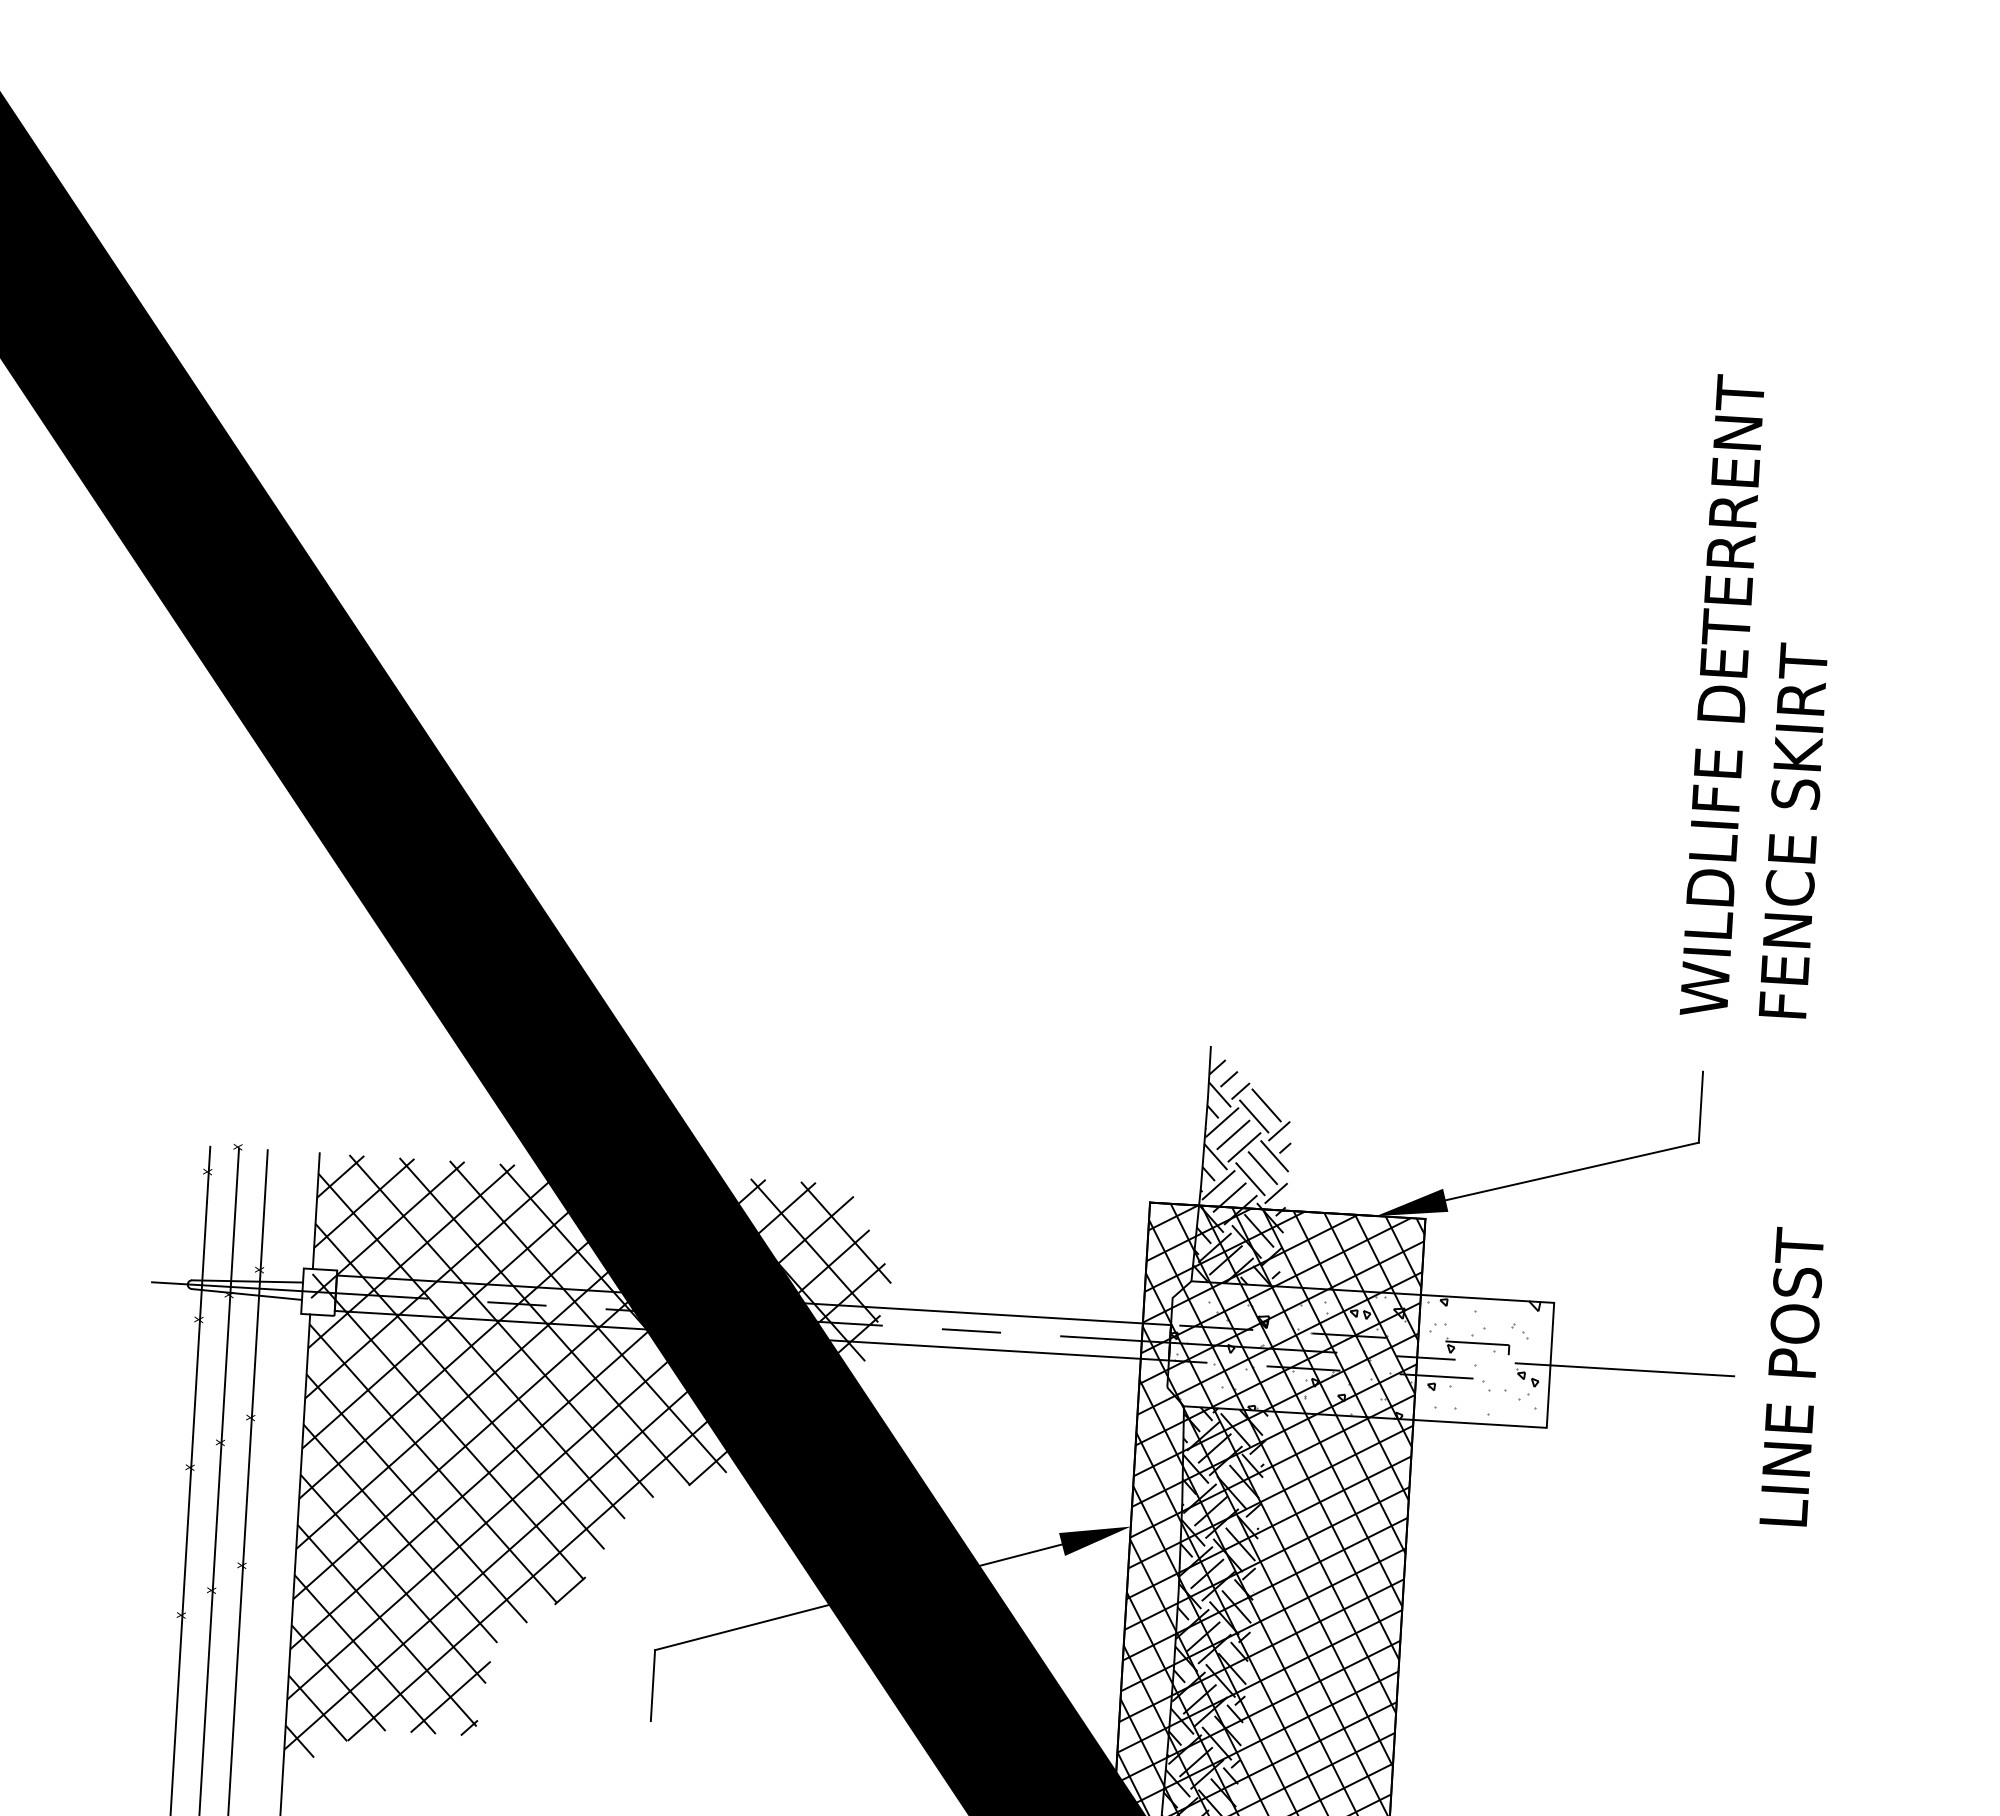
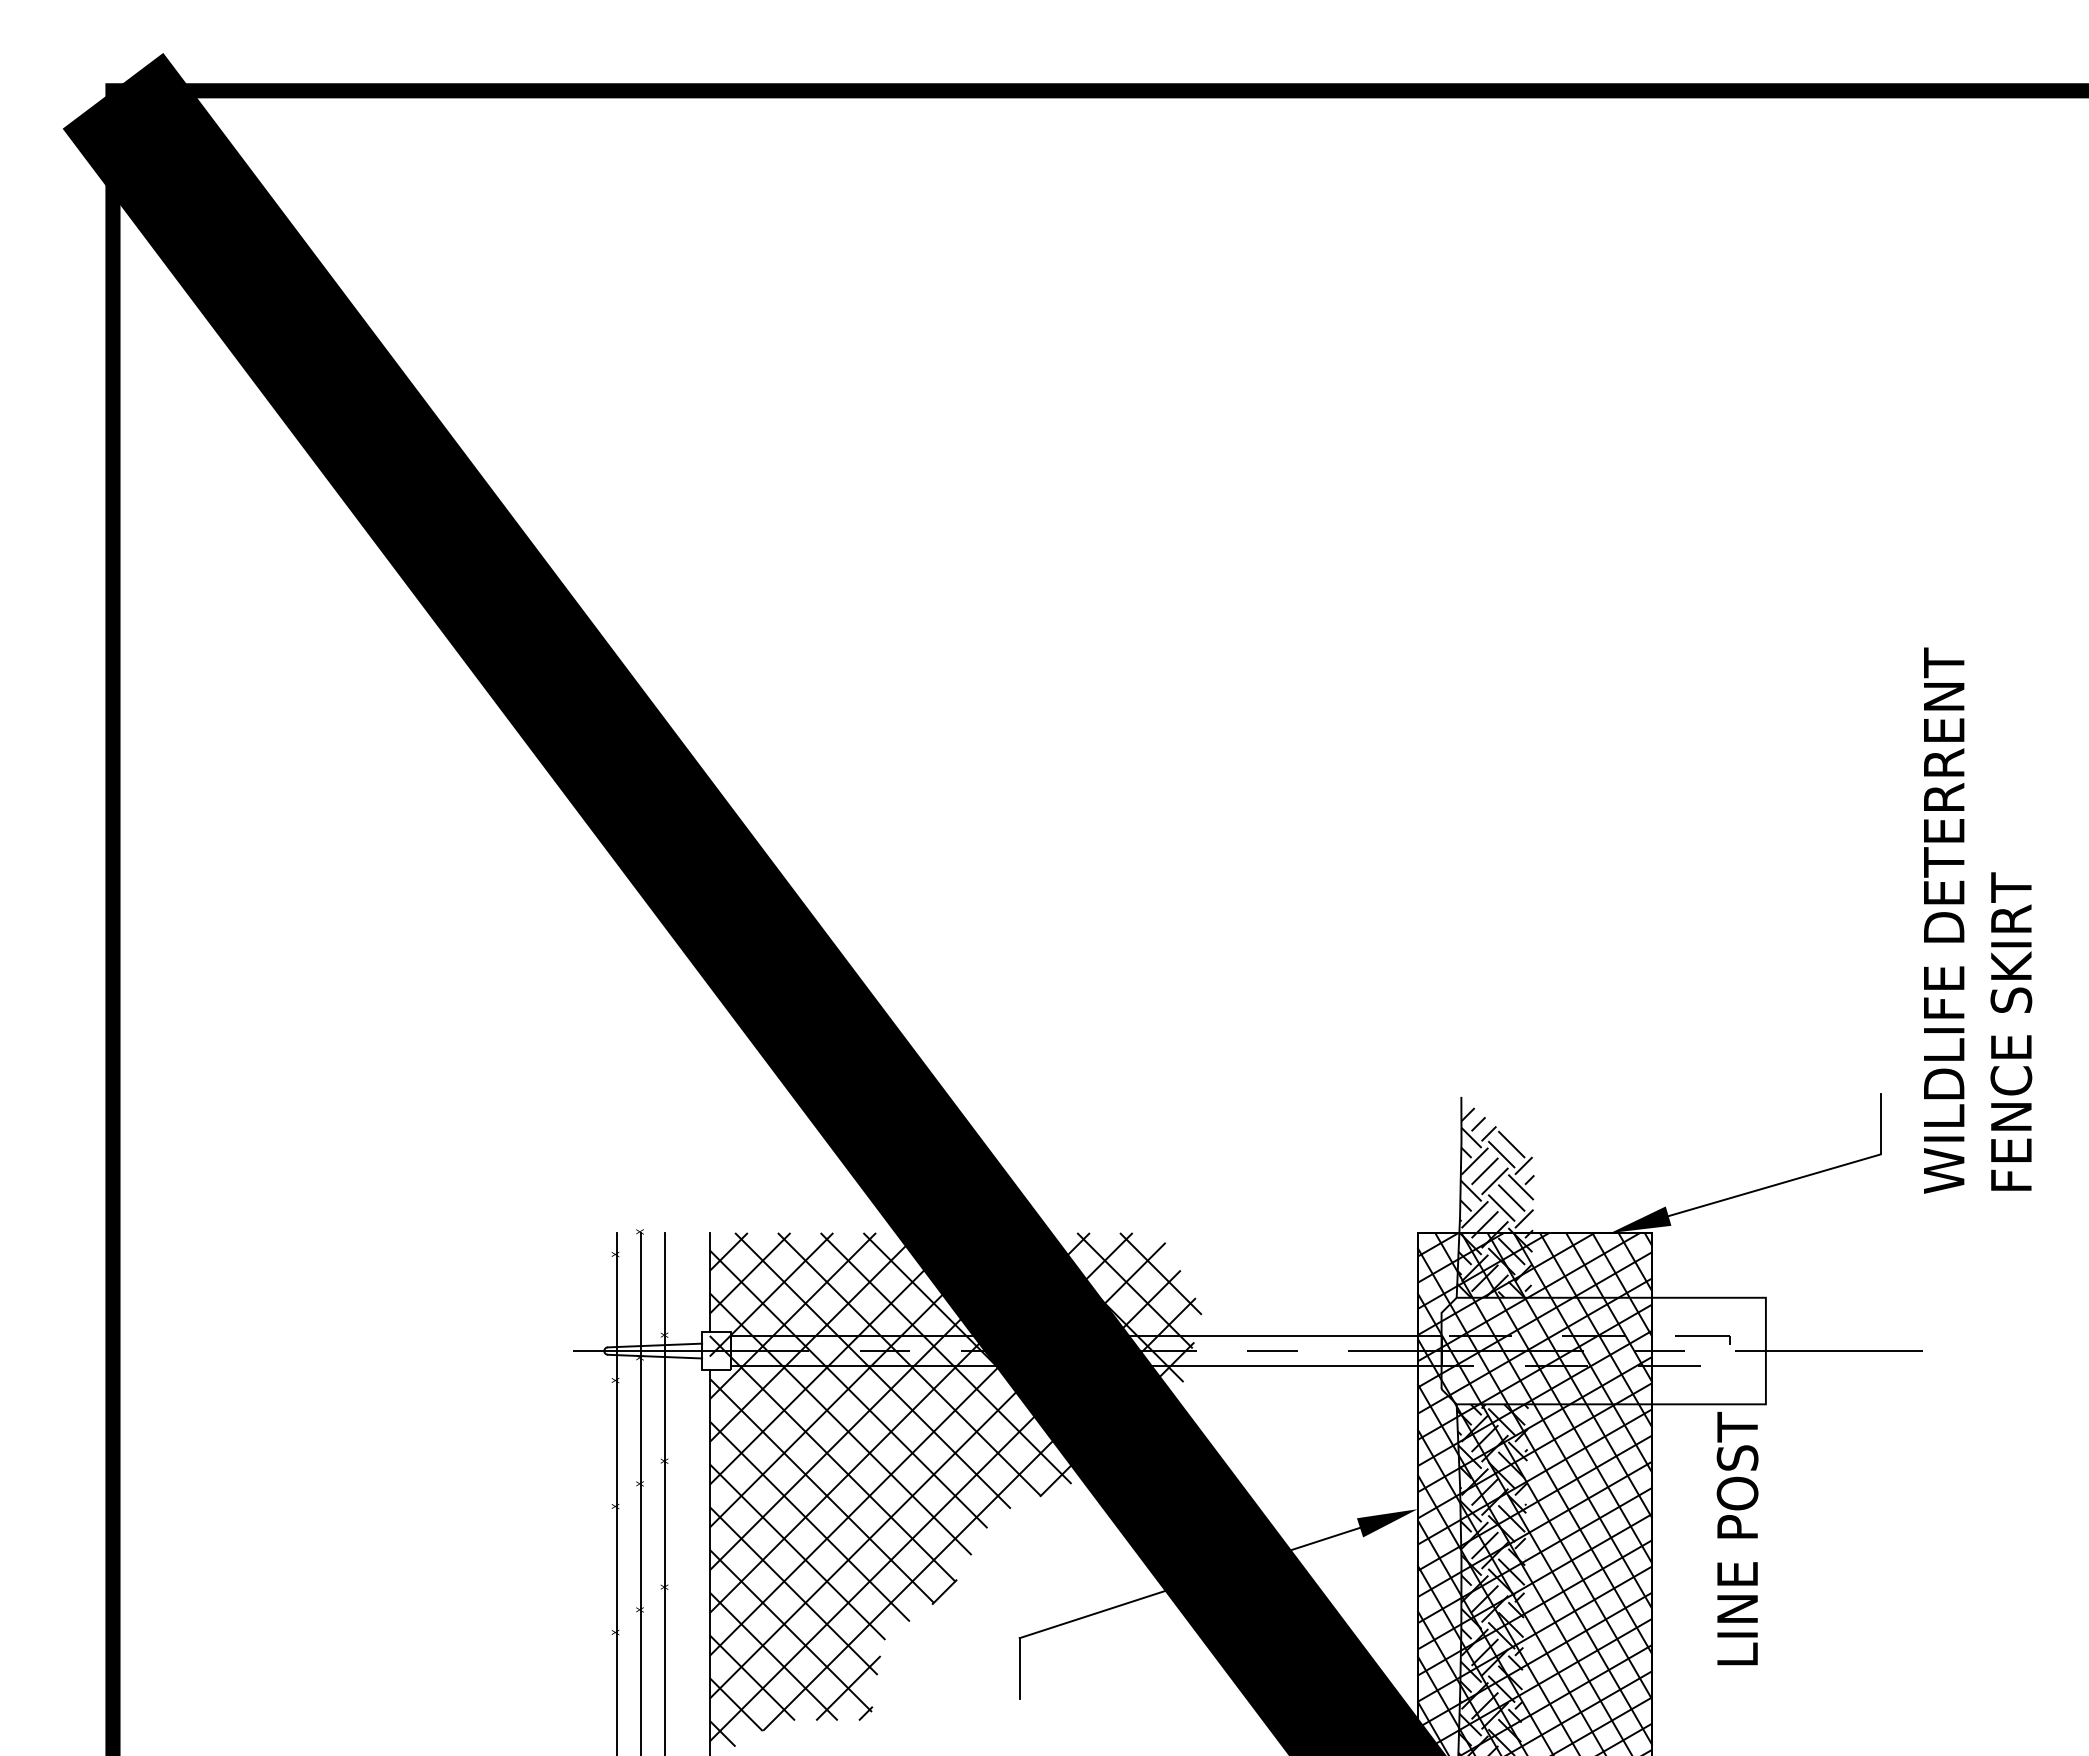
text: (1762, 698) -> (1978, 920), moved
hatch: (1354, 1353) -> (1598, 1350), removed
text: (1791, 1376) -> (1737, 1538), moved

